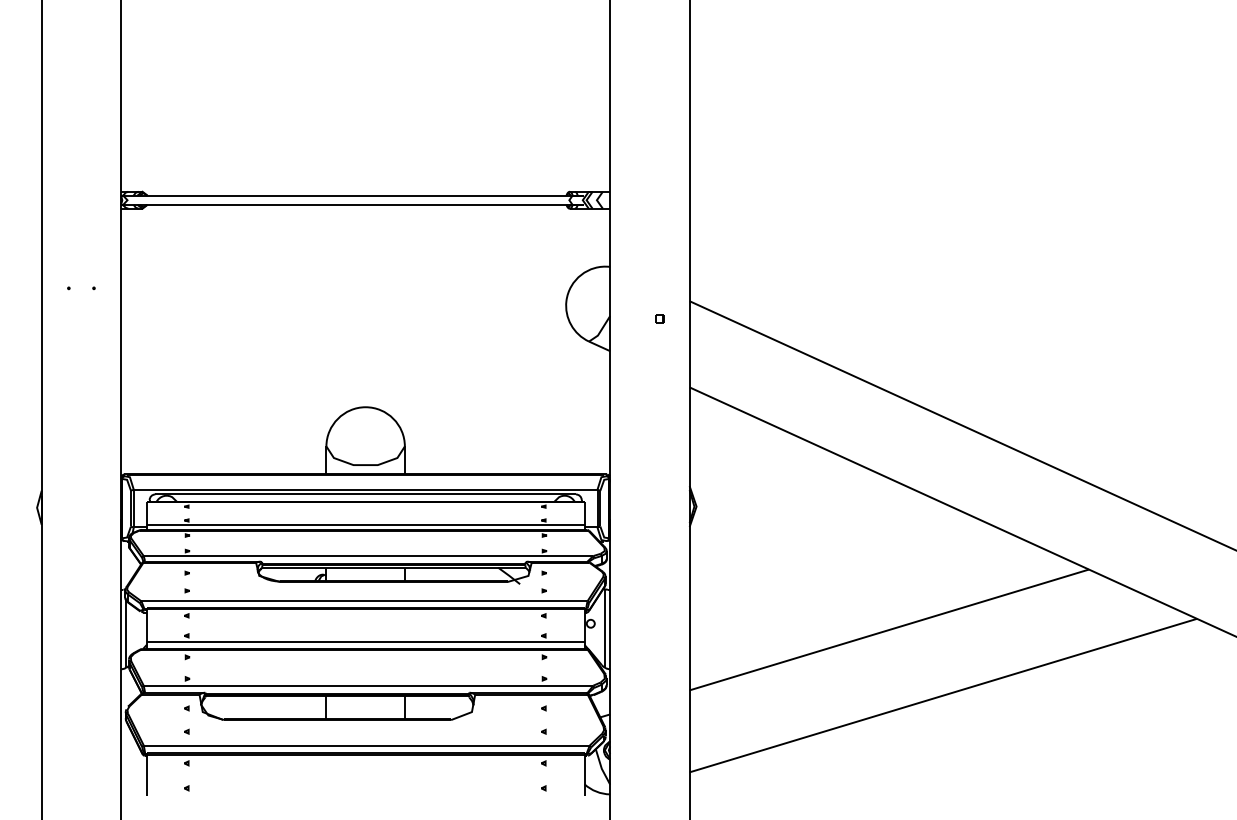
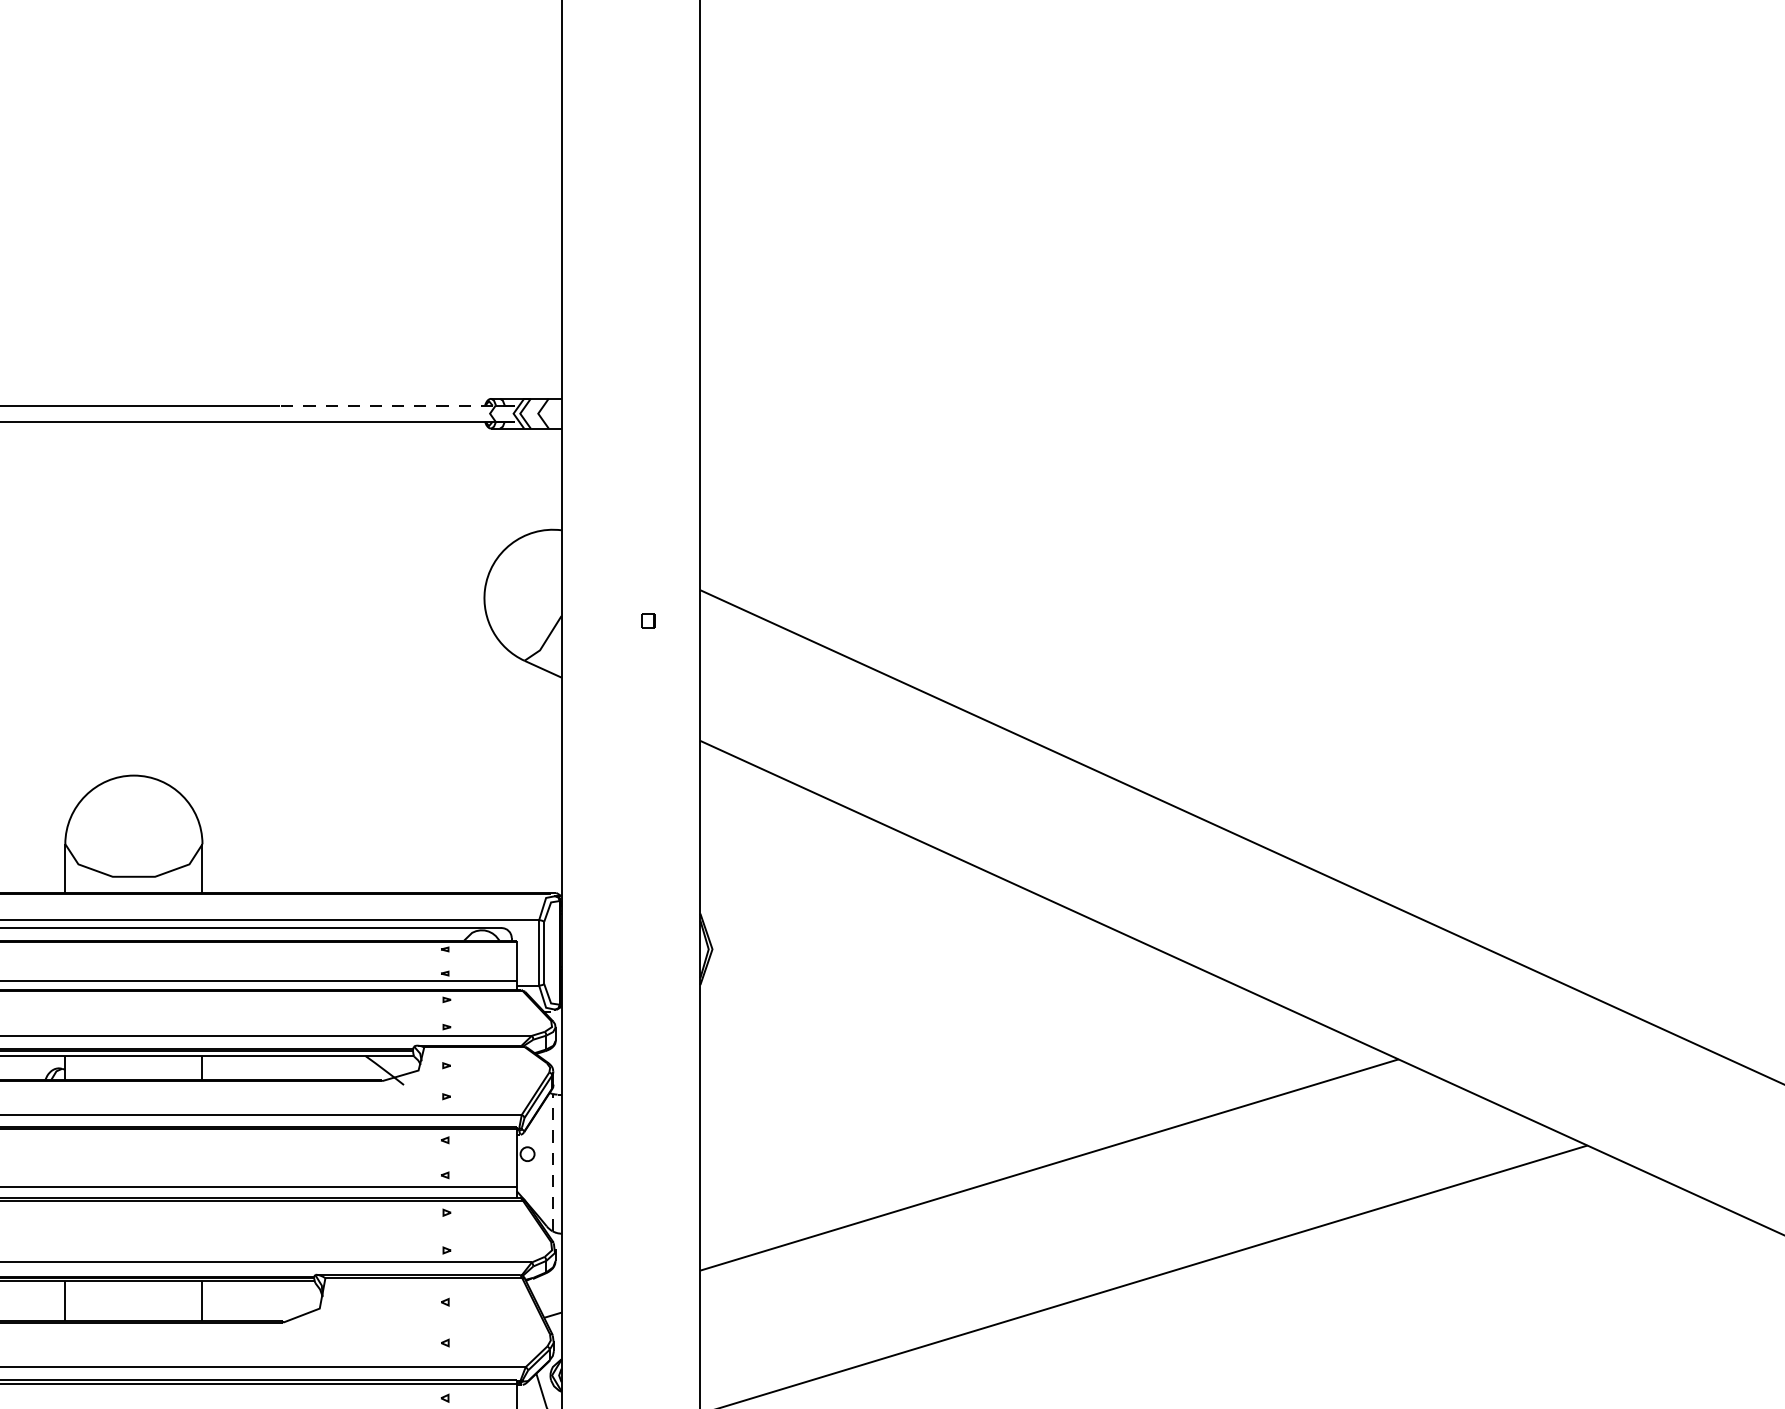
line: (515, 195) -> (395, 405), solid -> dashed
line: (605, 628) -> (553, 1162), solid -> dashed

